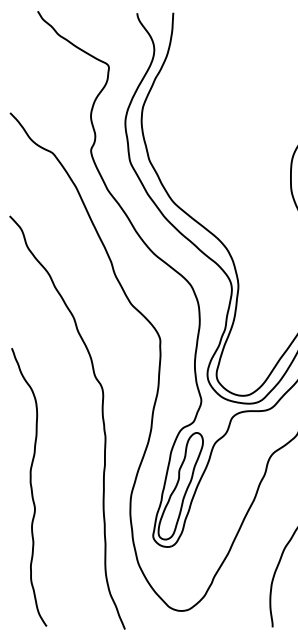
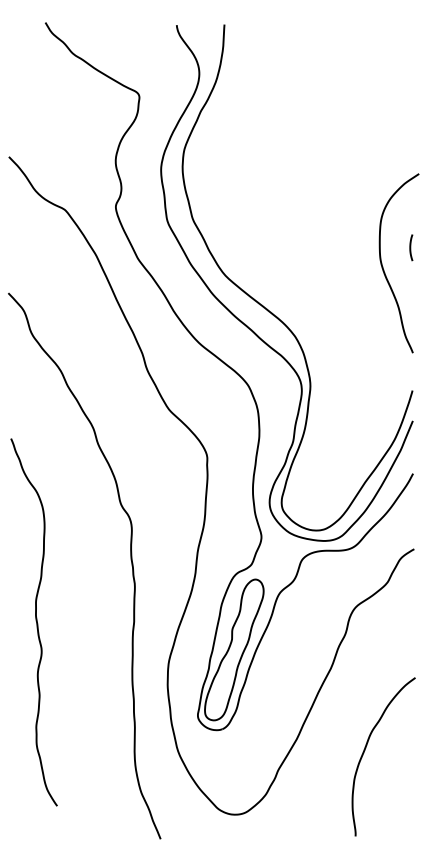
curve: (30, 485) -> (35, 620), moved

